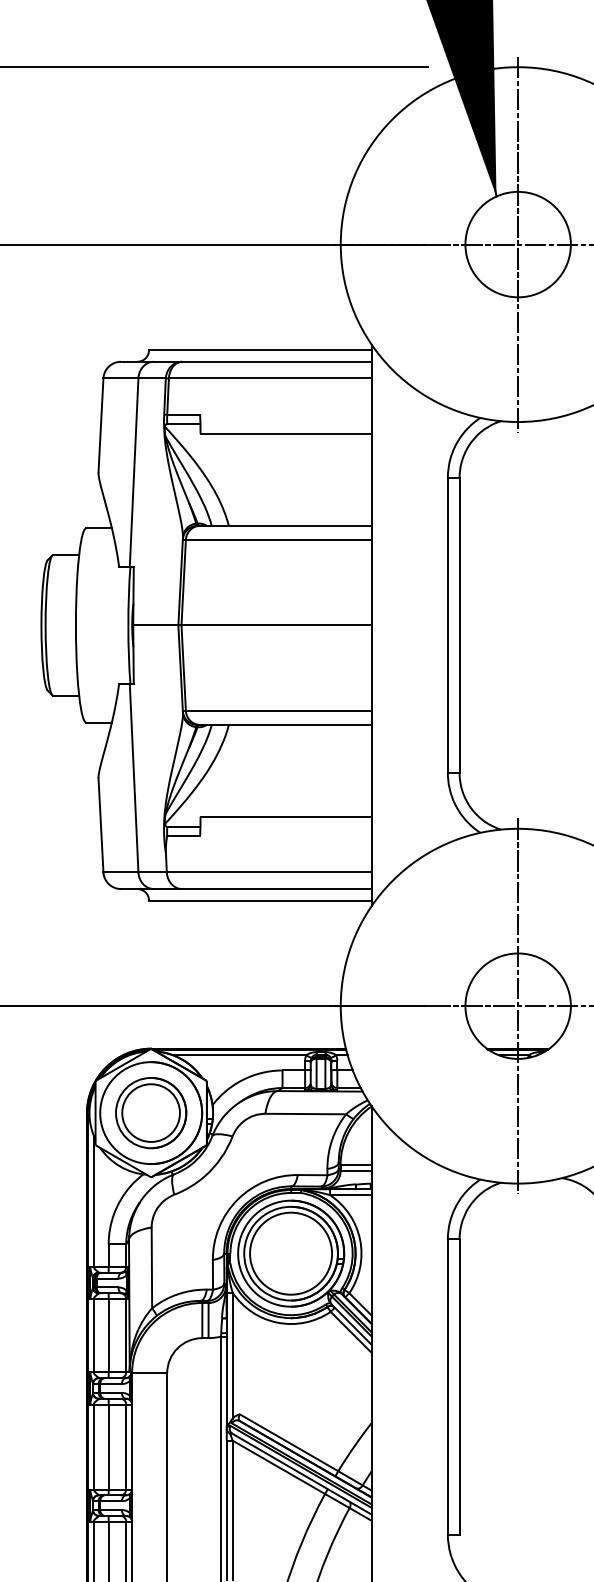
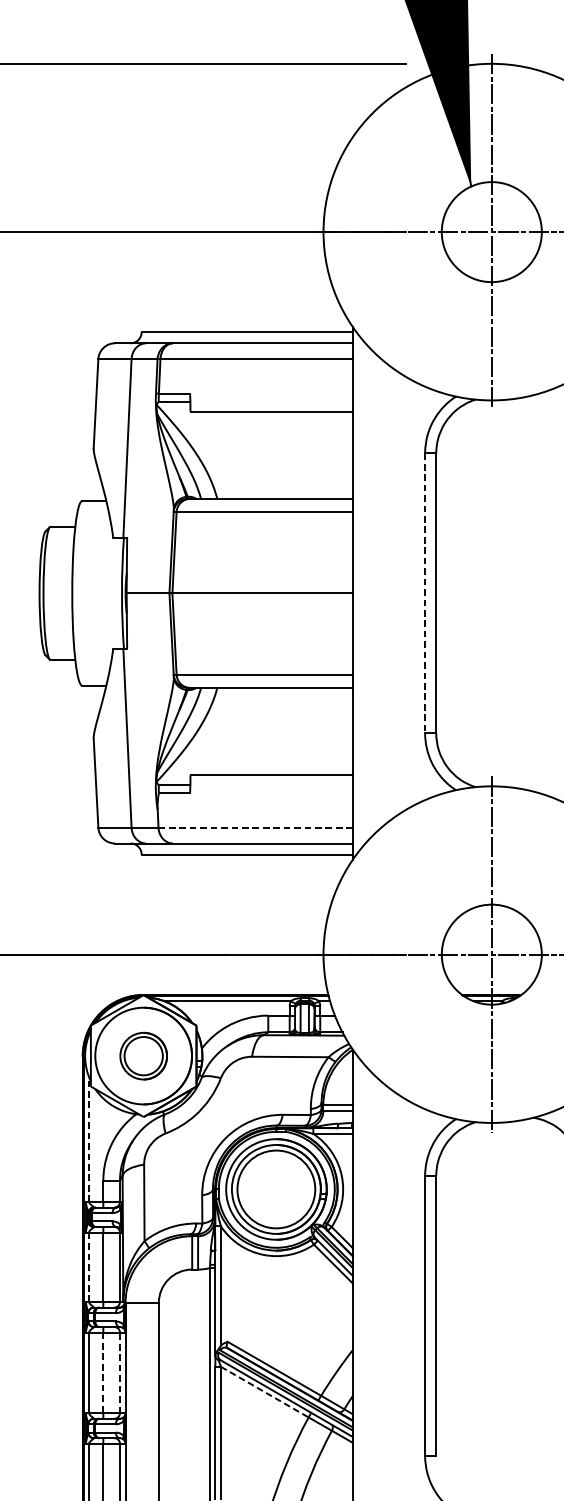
line: (447, 625) -> (424, 593), solid -> dashed
line: (269, 872) -> (255, 827), solid -> dashed
part: (151, 1113) -> (143, 1056), size x0.7
line: (93, 1201) -> (88, 1139), solid -> dashed
line: (93, 1335) -> (88, 1267), solid -> dashed
line: (126, 1446) -> (120, 1372), solid -> dashed
line: (108, 1447) -> (103, 1373), solid -> dashed
line: (279, 1467) -> (265, 1392), solid -> dashed

